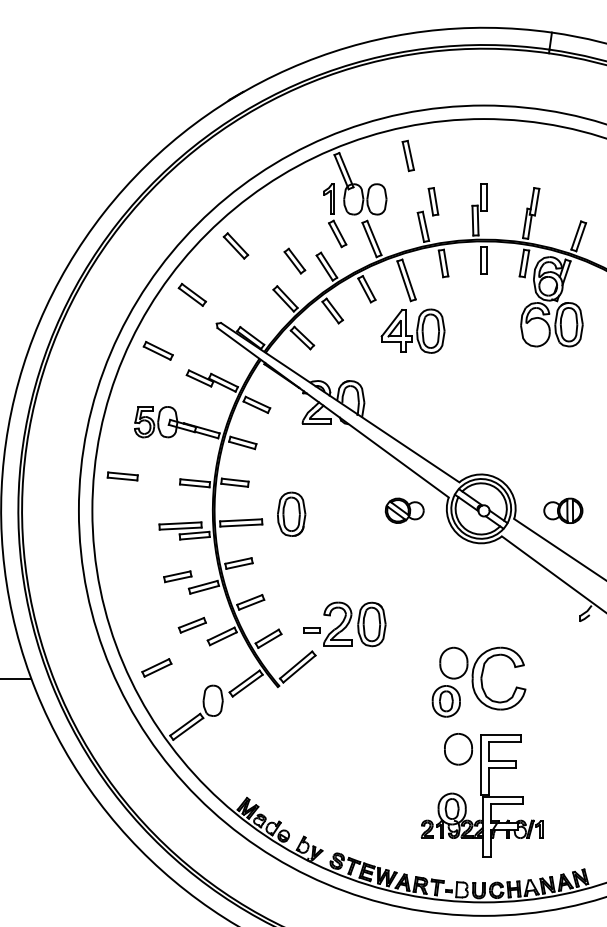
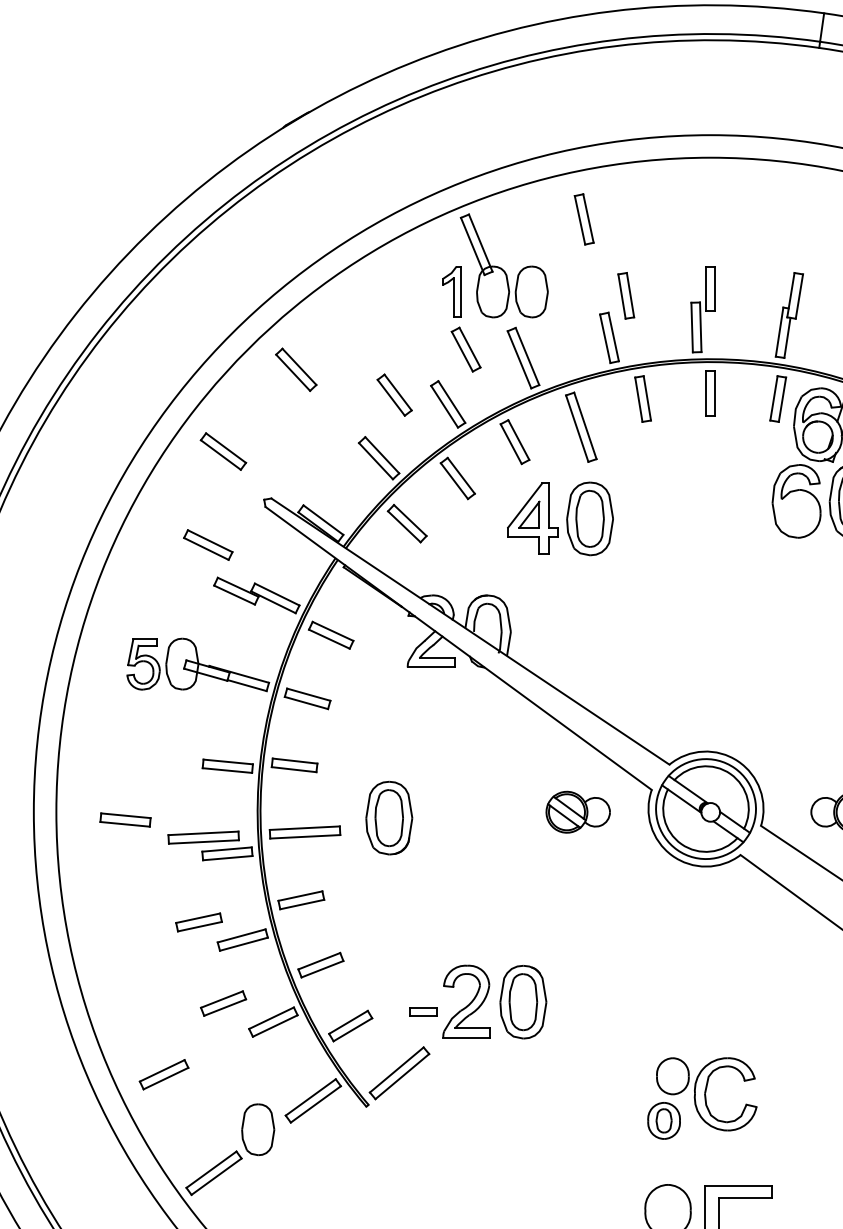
part: (412, 330) -> (559, 517), moved
part: (157, 350) -> (206, 544), moved
part: (122, 476) -> (125, 820), moved
part: (478, 681) -> (701, 1097), size x0.7

